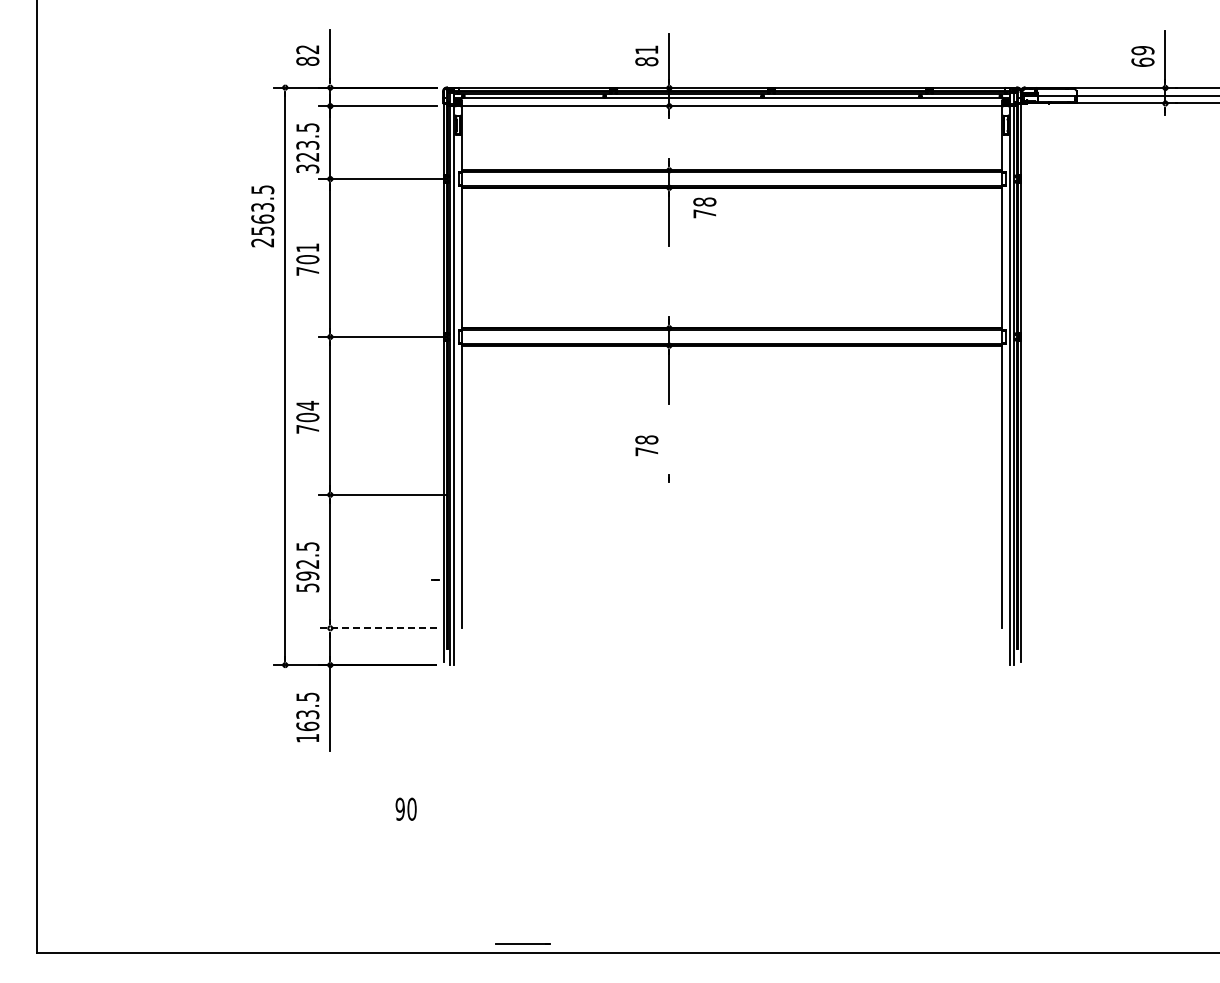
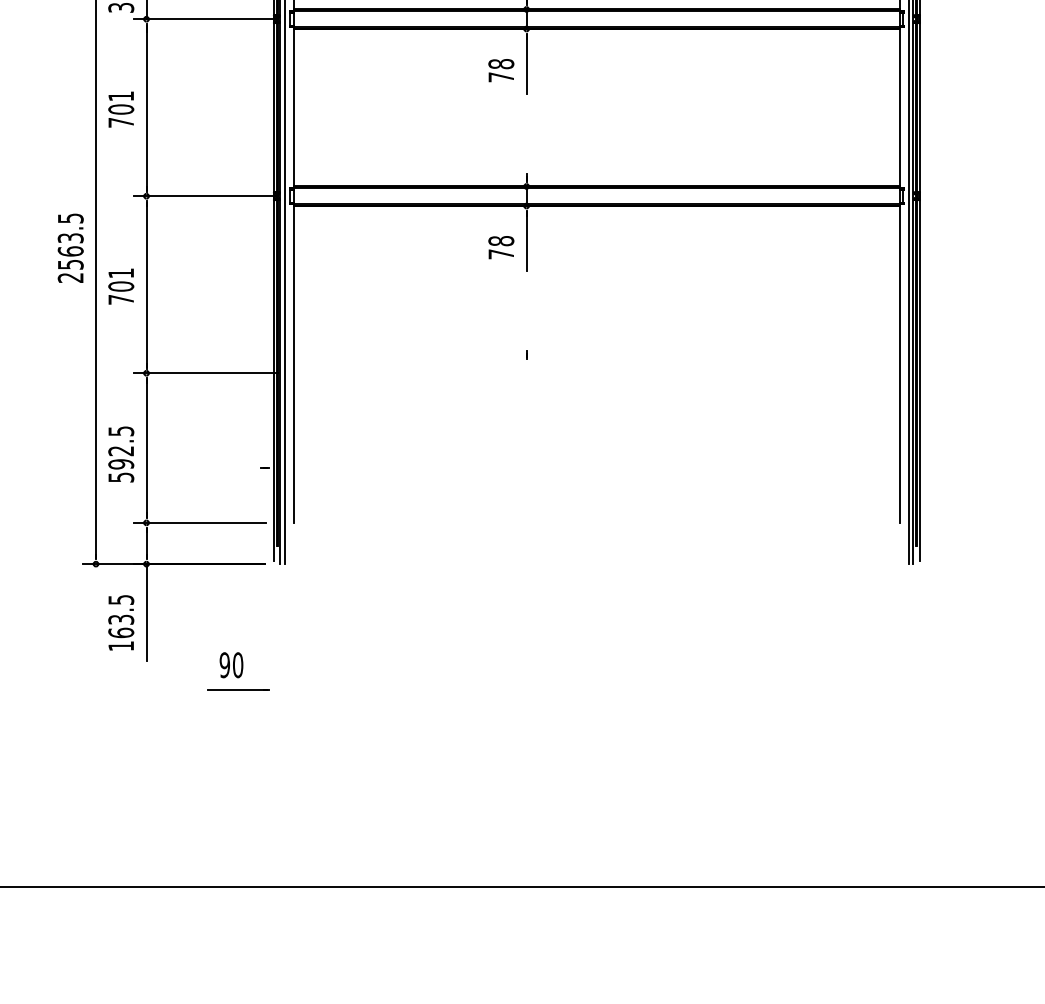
text: (704, 207) -> (500, 70), moved
text: (262, 216) -> (70, 248), moved
text: (307, 405) -> (120, 273), 704 -> 701
text: (646, 445) -> (500, 247), moved
line: (377, 628) -> (199, 523), dashed -> solid
text: (405, 808) -> (230, 664), moved
line: (522, 943) -> (237, 690), moved

